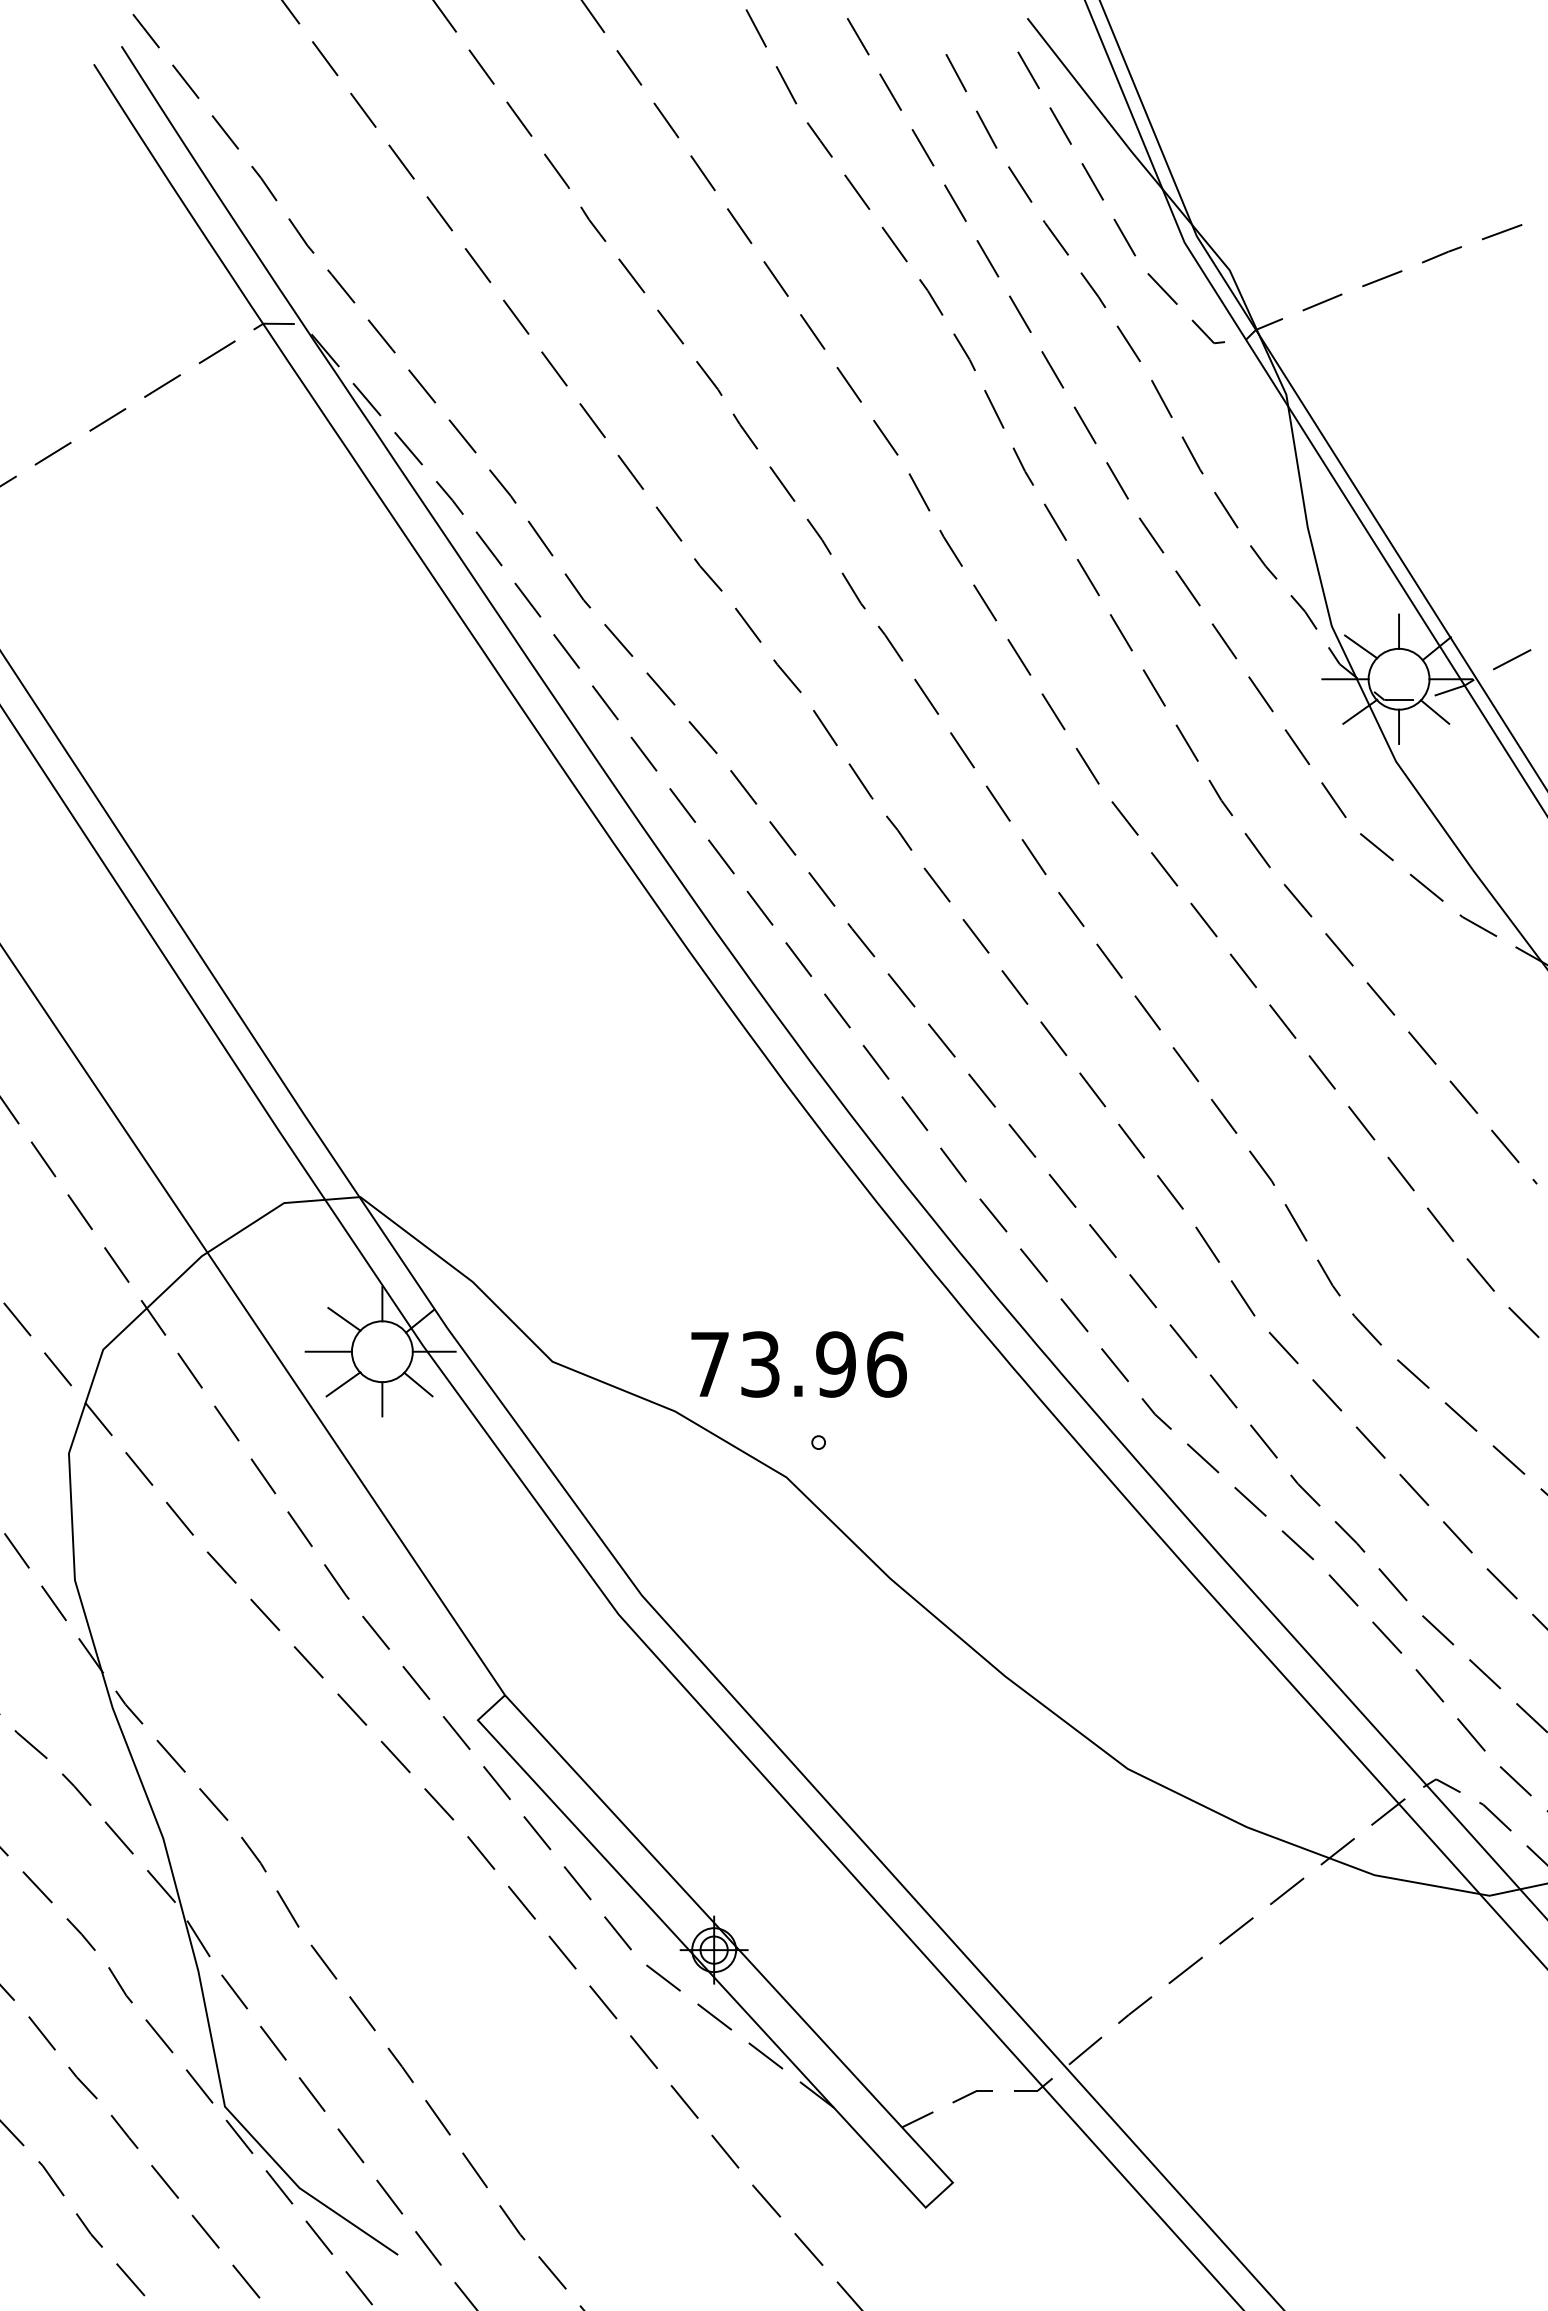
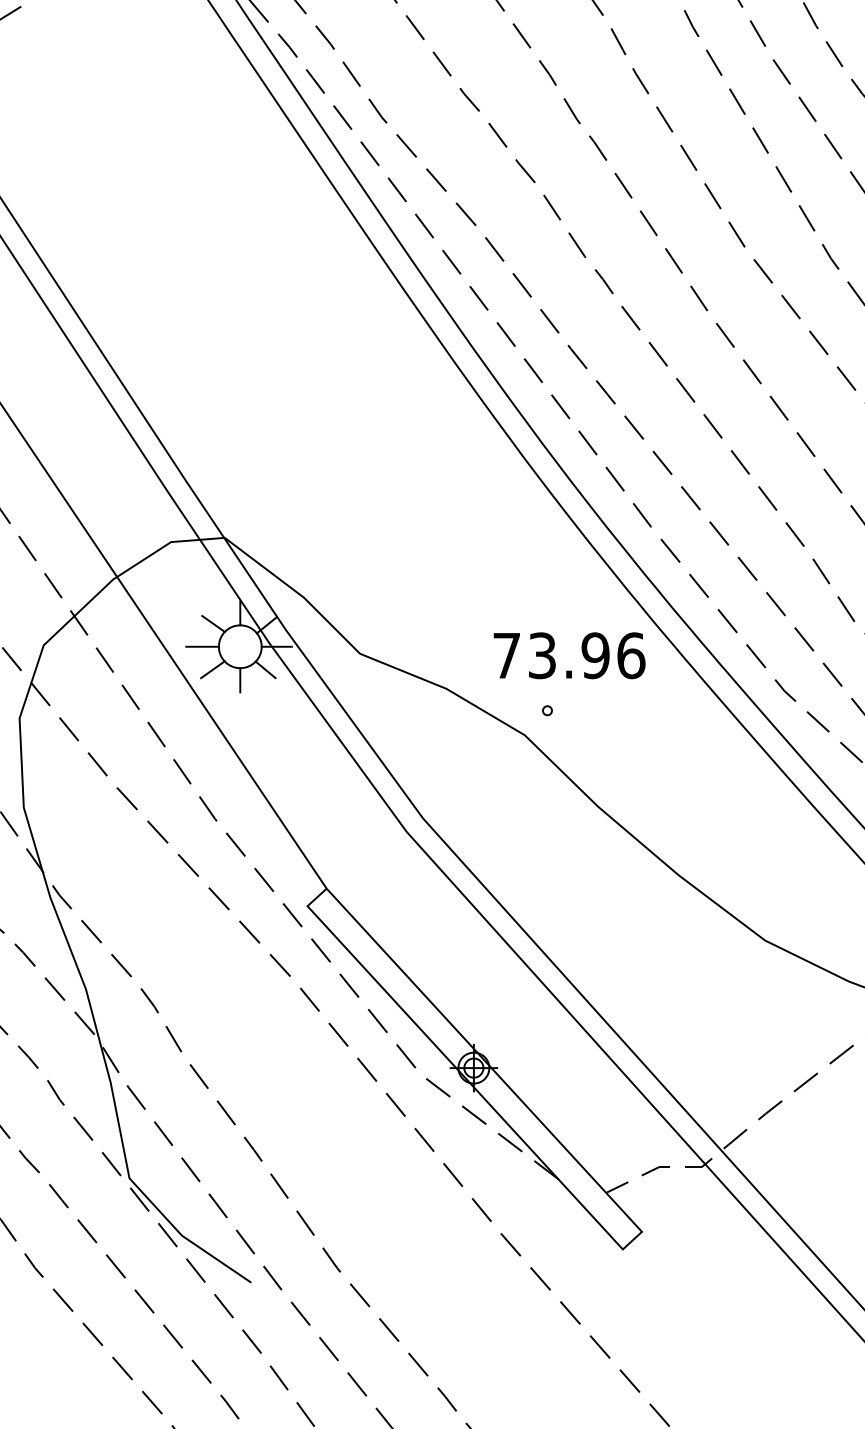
text: (798, 1364) -> (569, 655), moved

